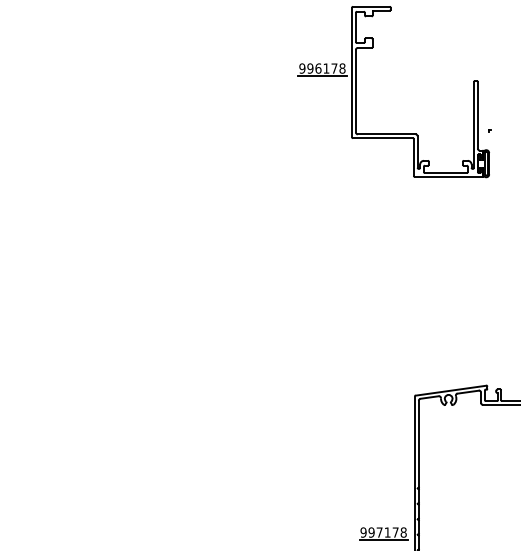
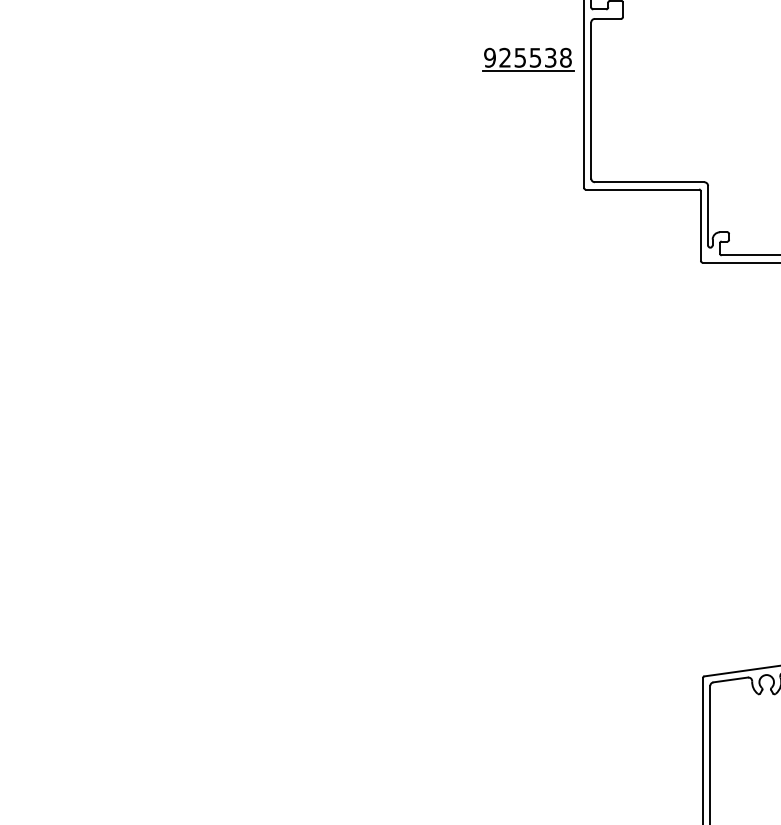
text: (322, 68) -> (528, 57), 996178 -> 925538

